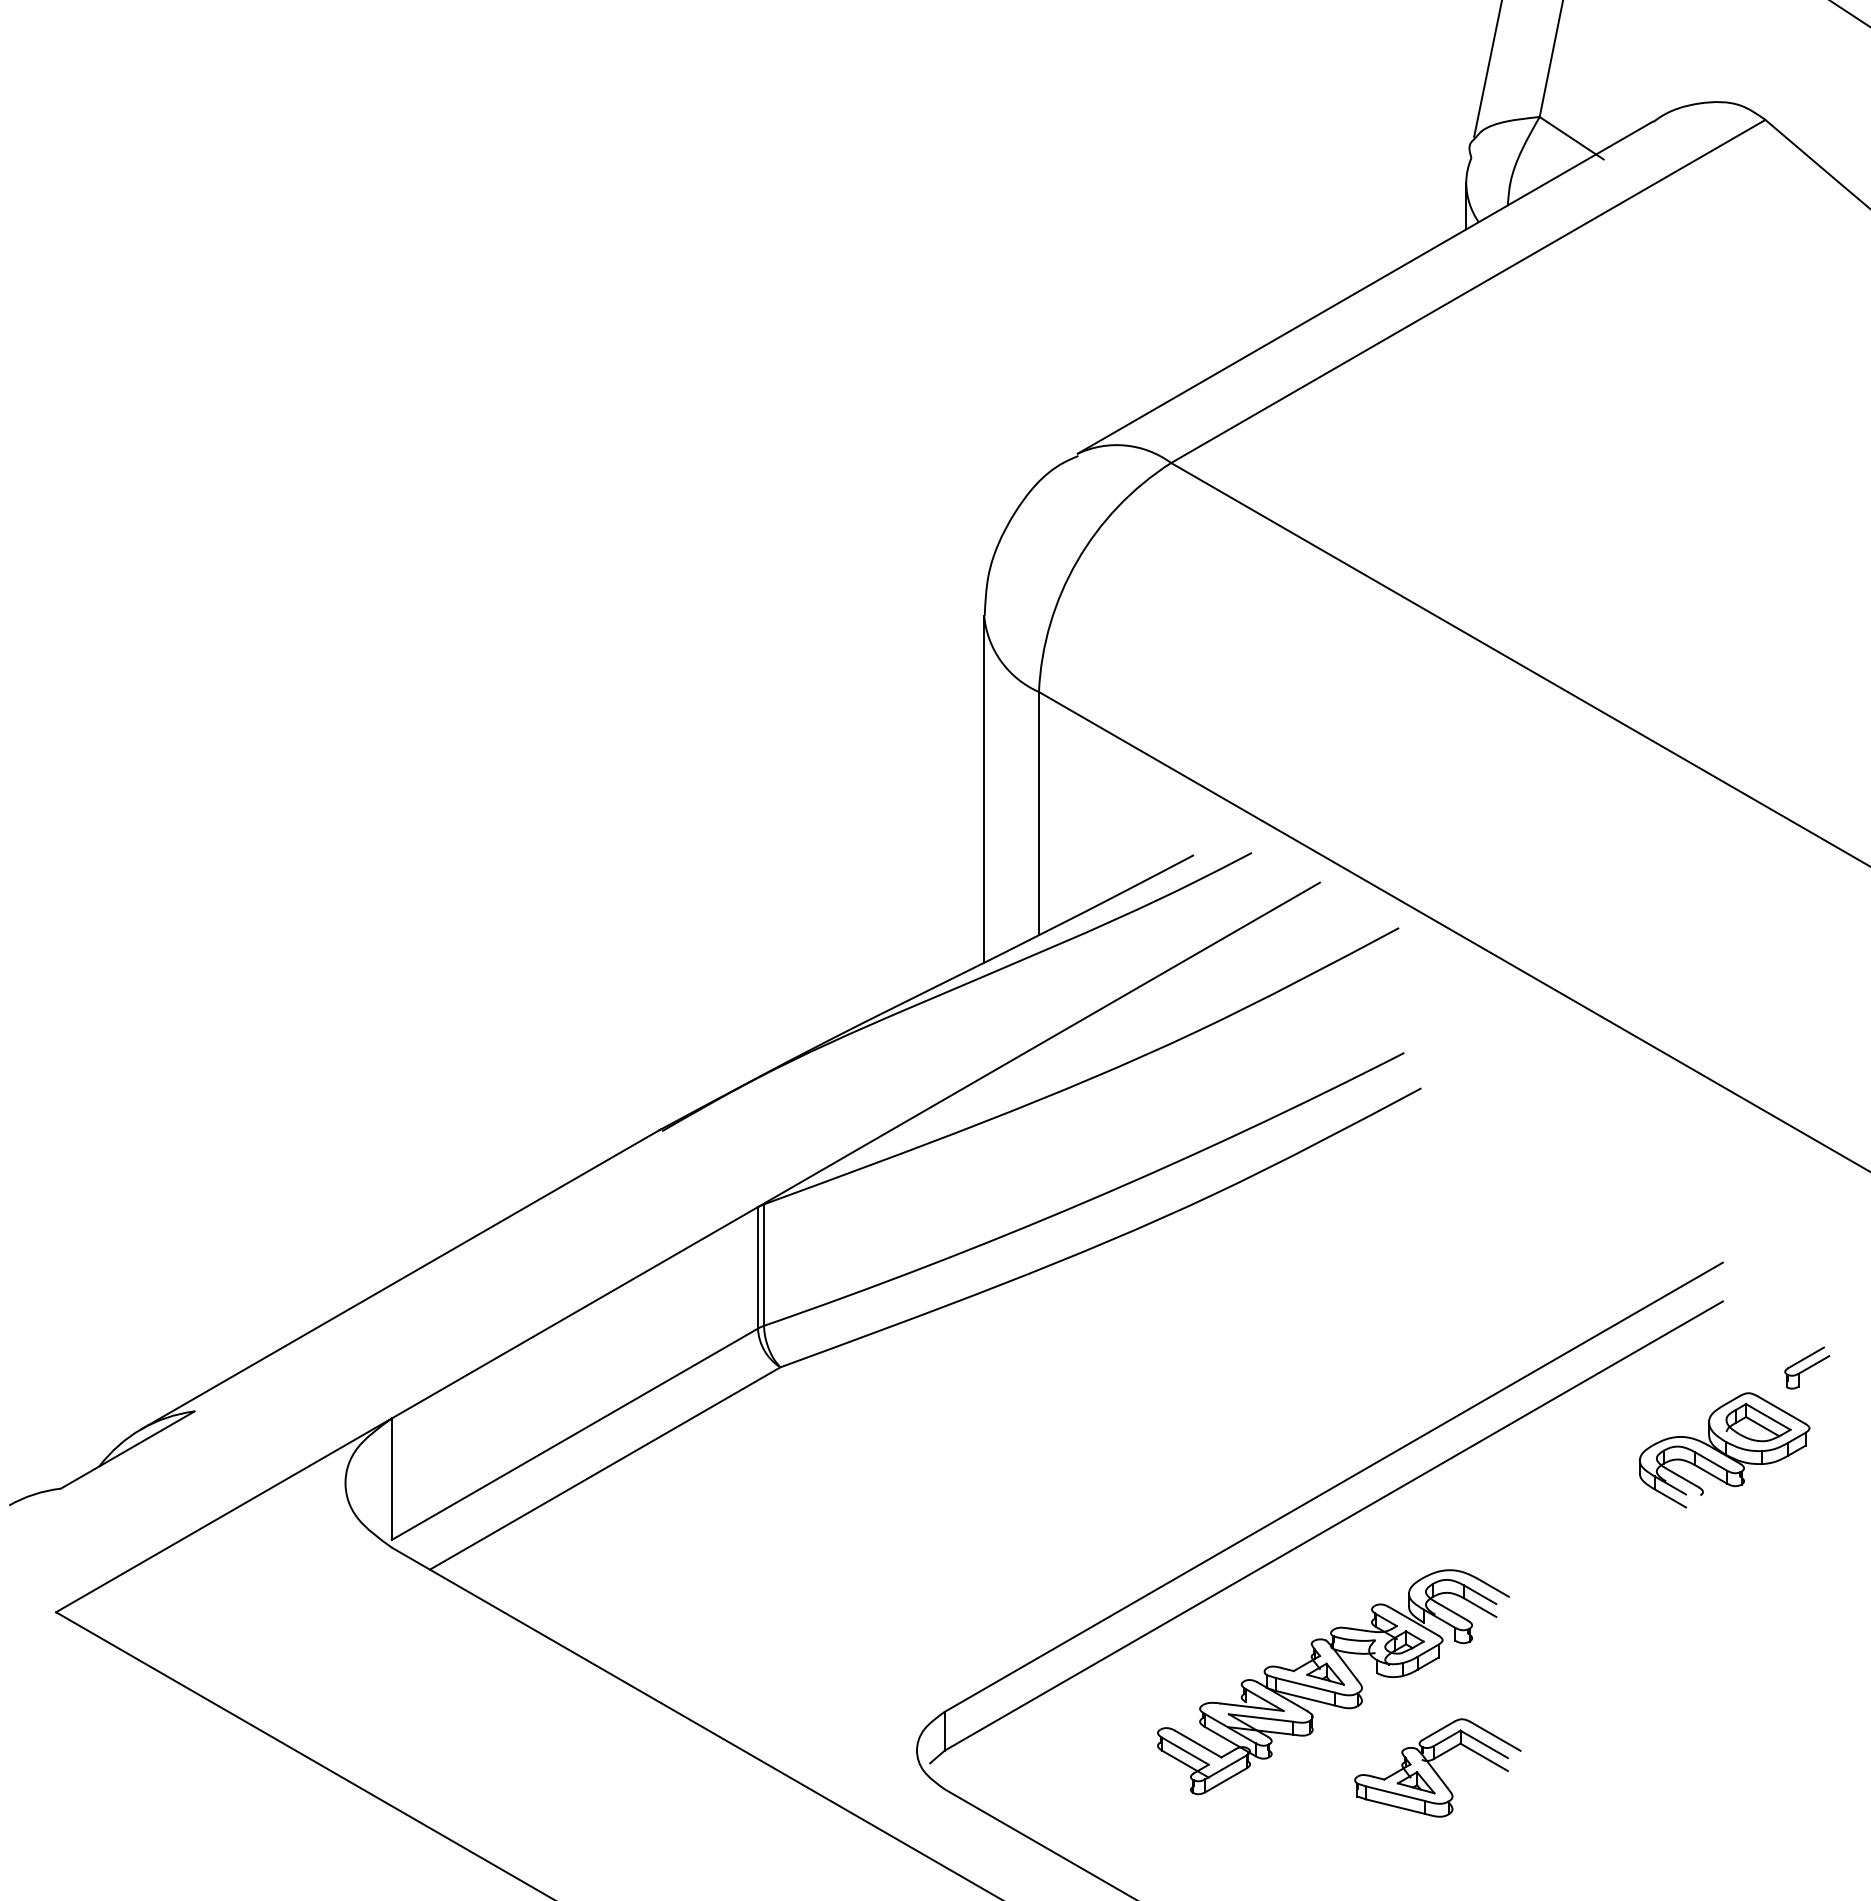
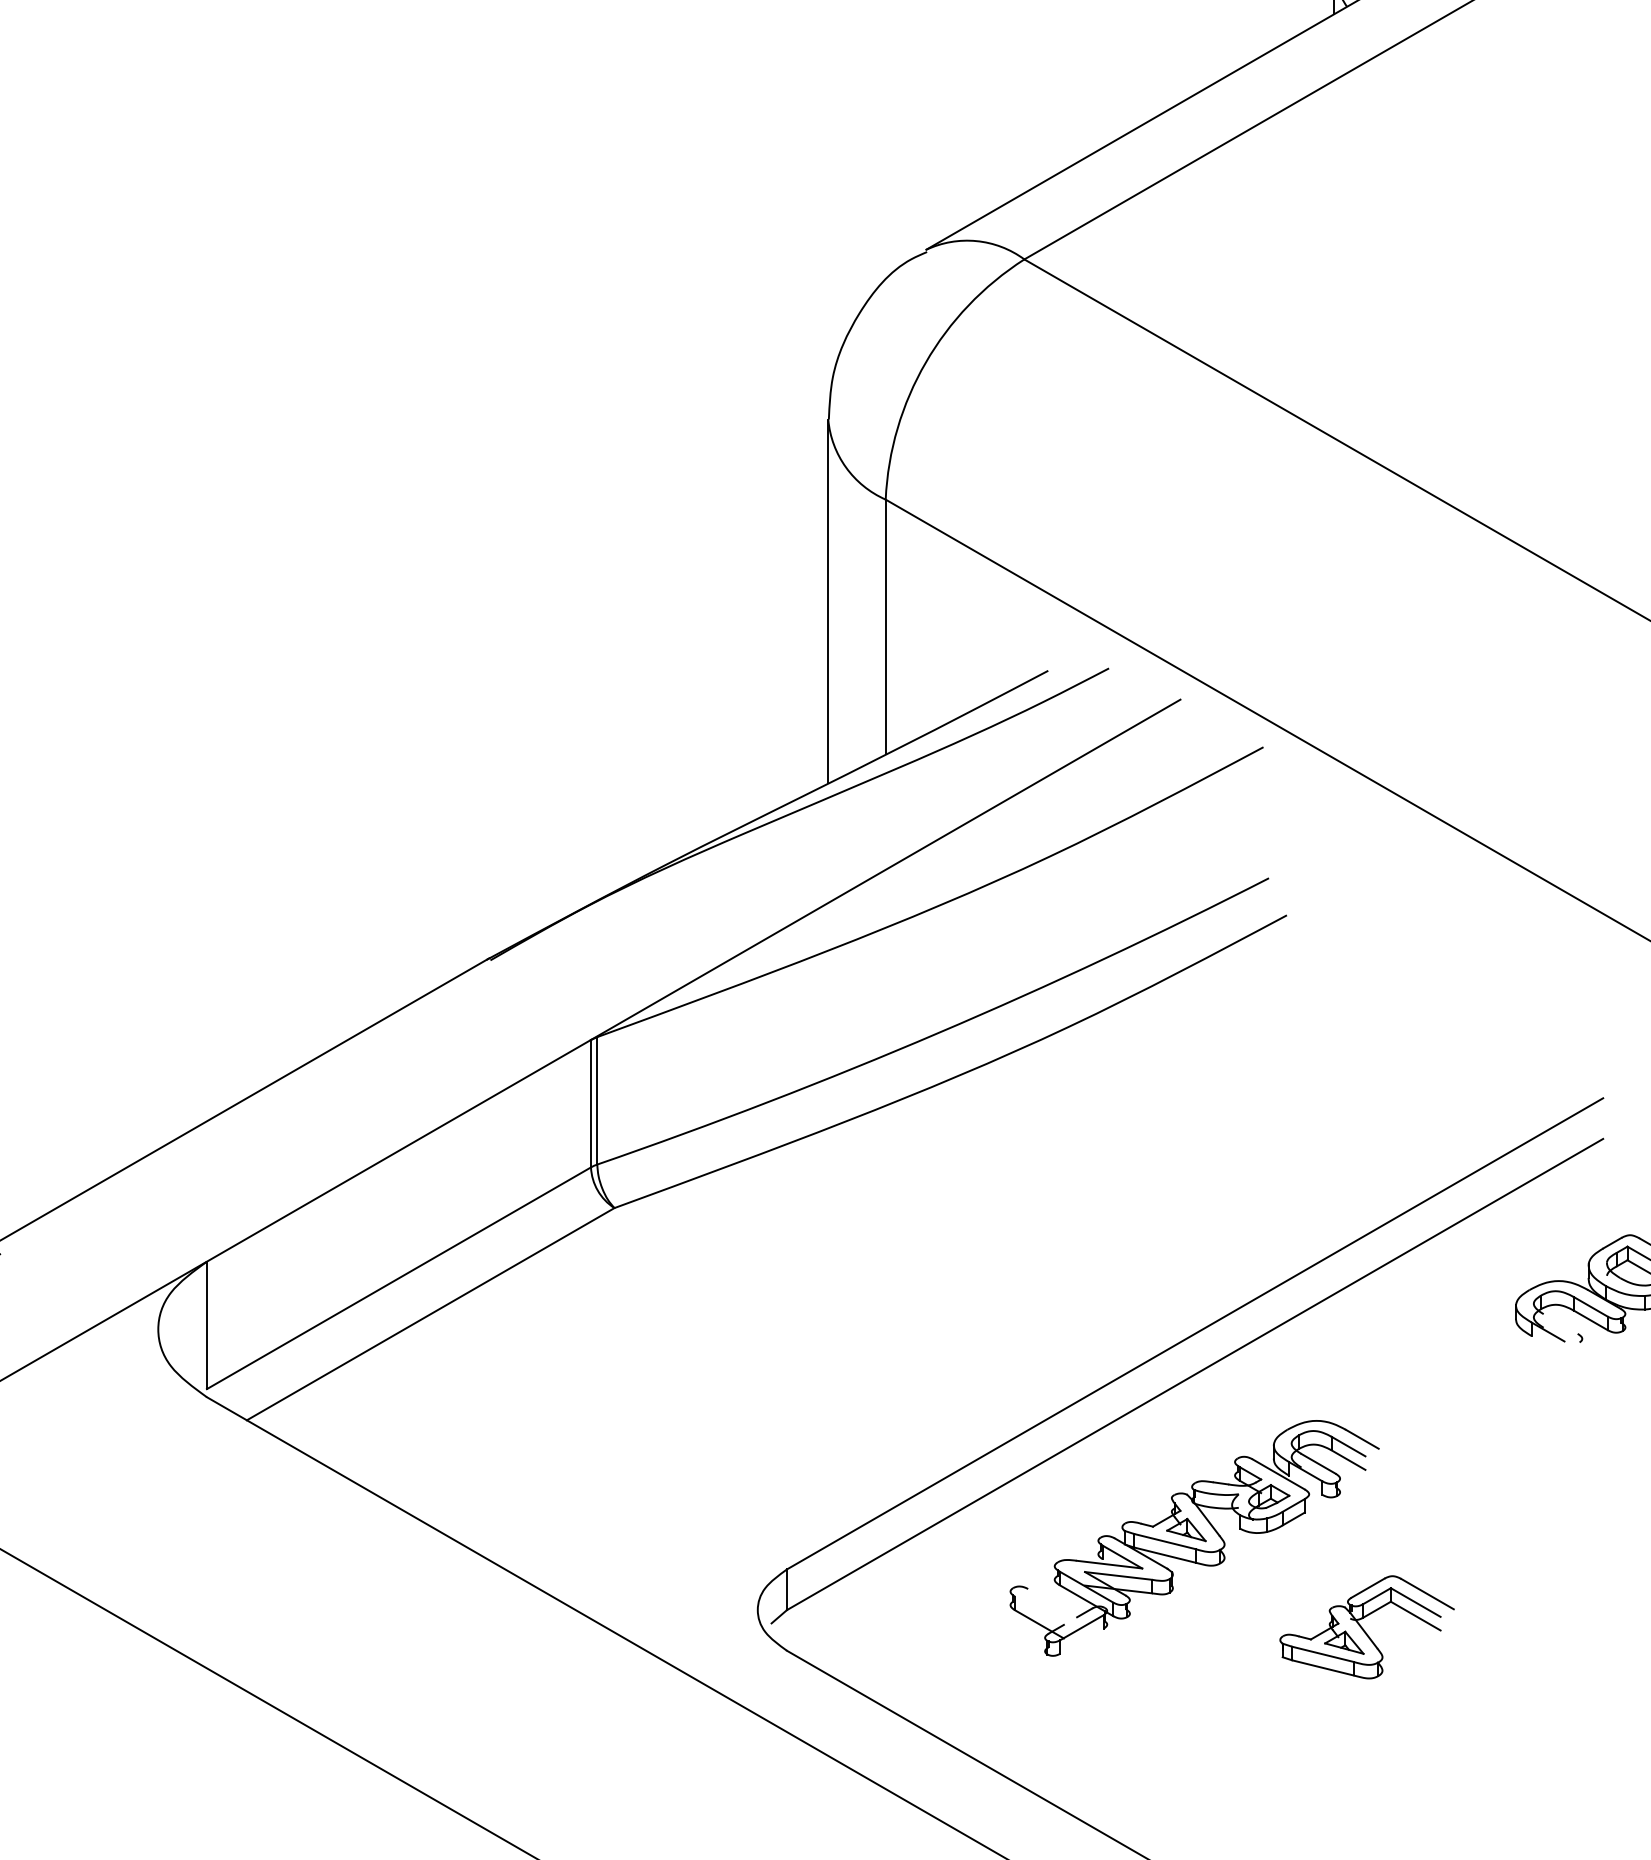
line: (1682, 1477) -> (1560, 1323), removed
line: (1670, 1498) -> (1548, 1345), removed
line: (1197, 1743) -> (1052, 1602), removed
line: (1185, 1750) -> (1039, 1610), removed
part: (1437, 1767) -> (1366, 1626), moved
line: (1225, 1780) -> (1081, 1641), removed

